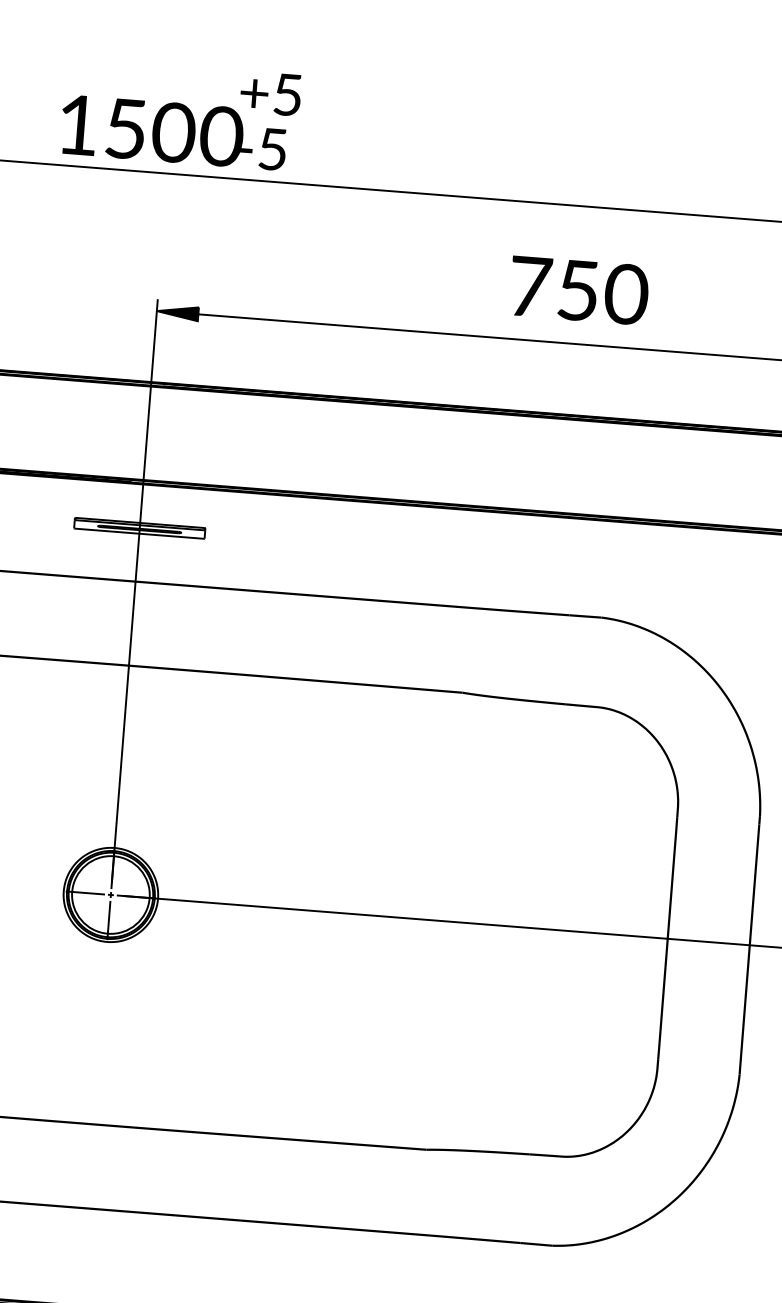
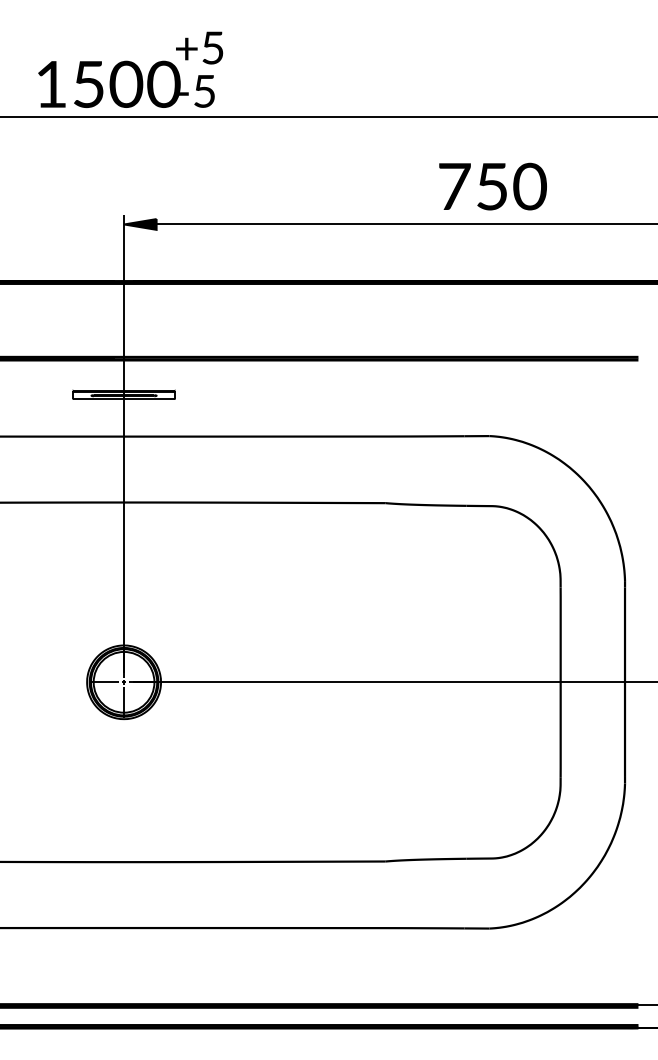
text: (578, 290) -> (492, 186), moved

